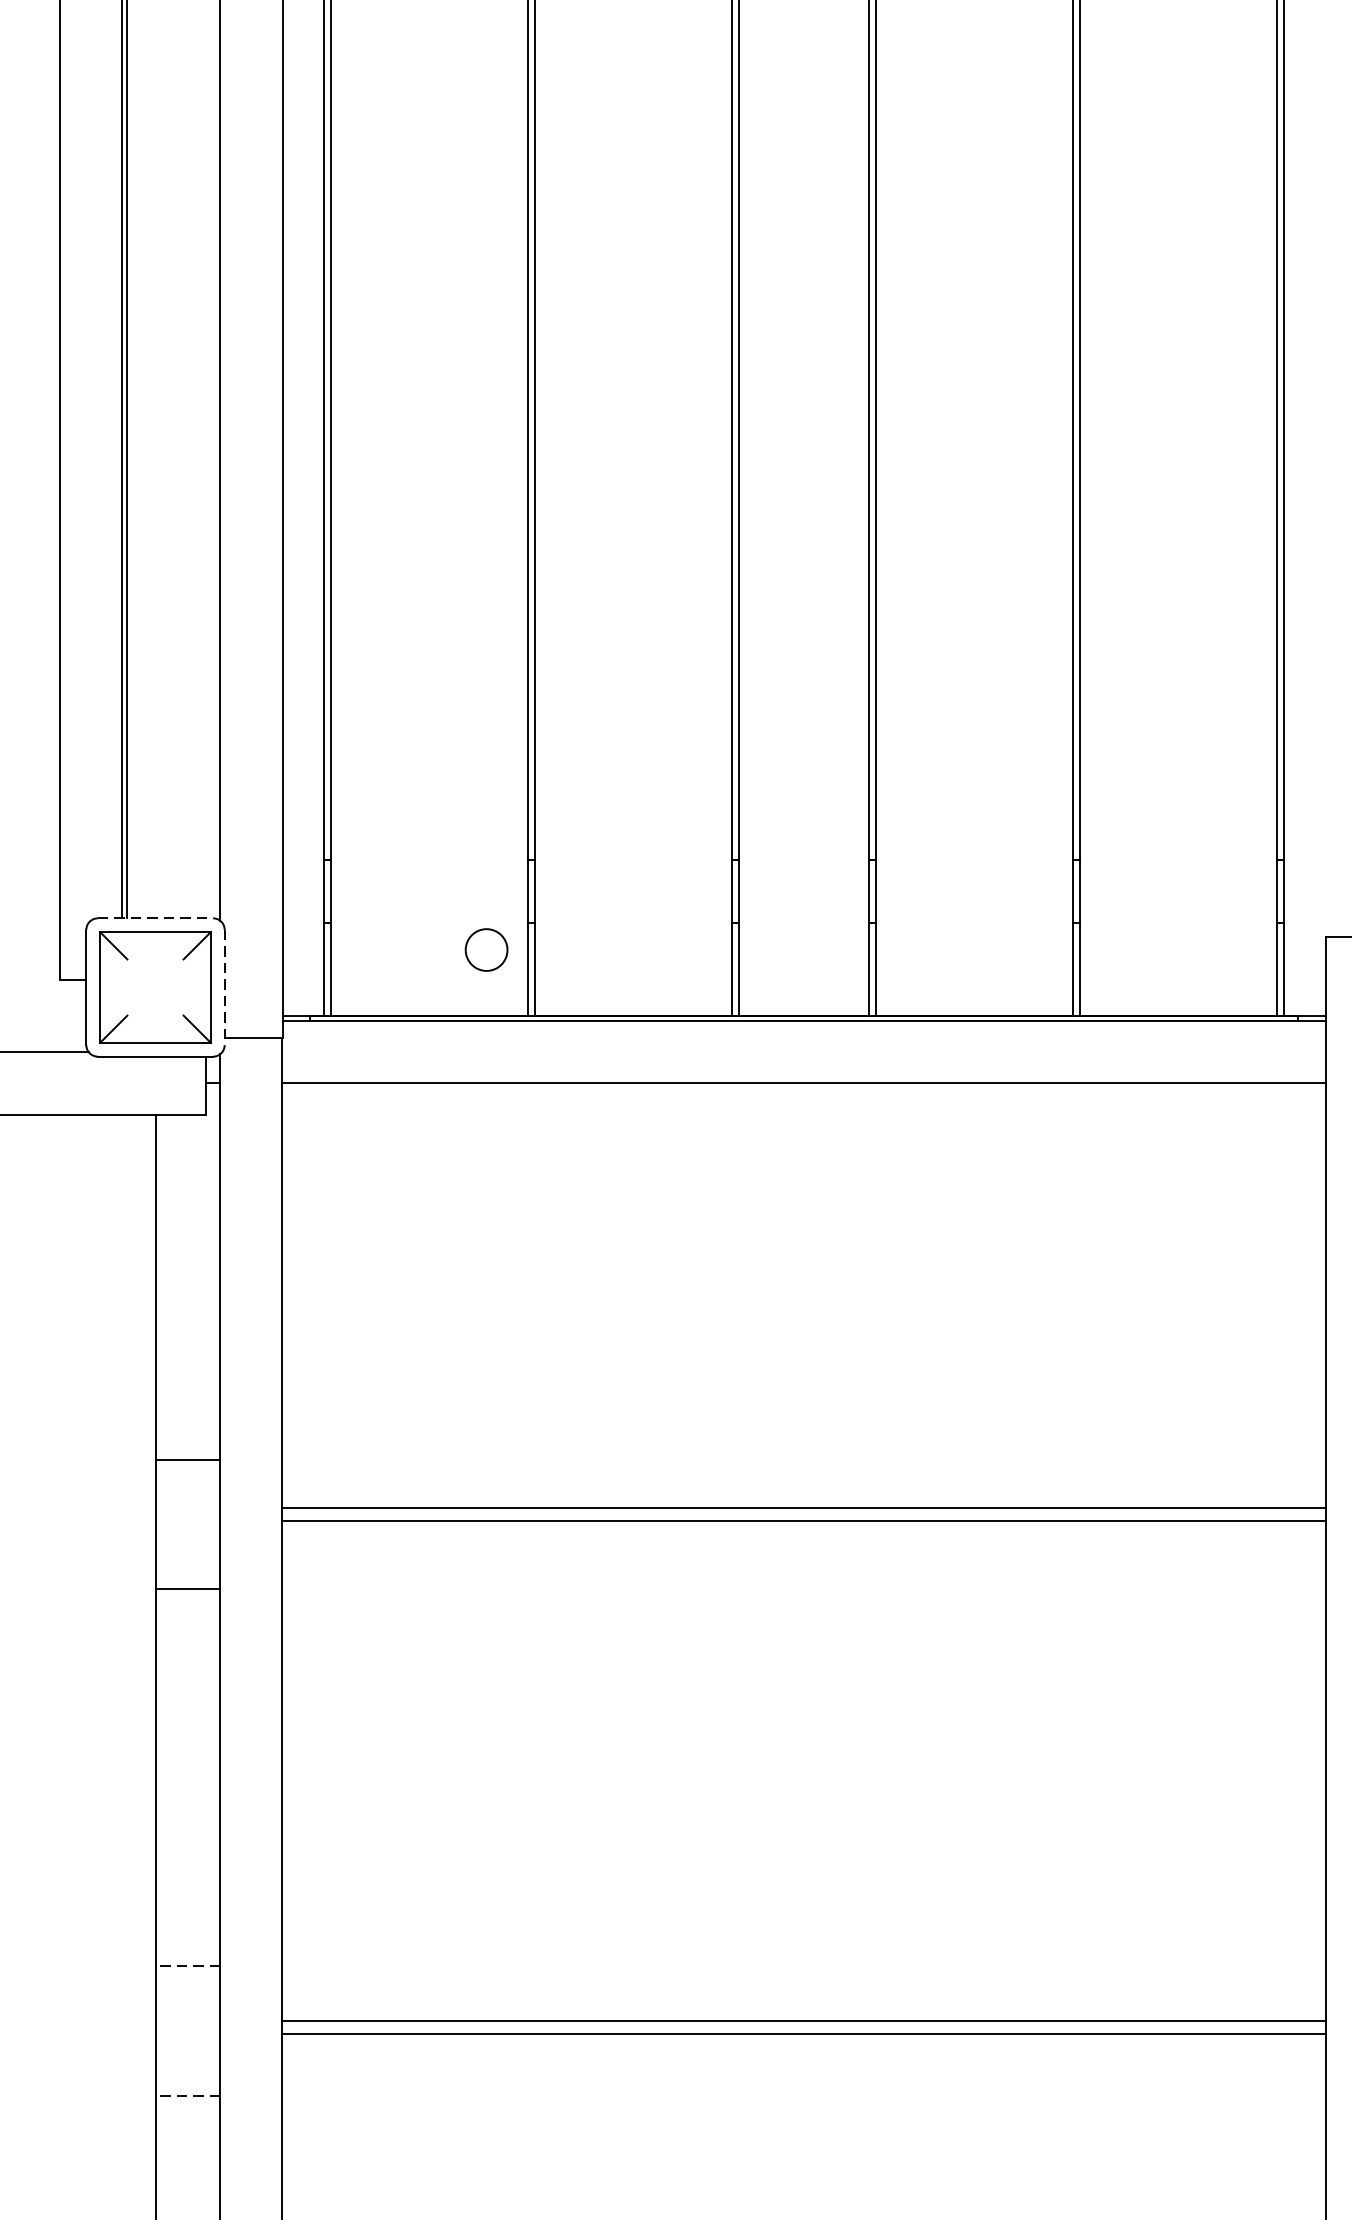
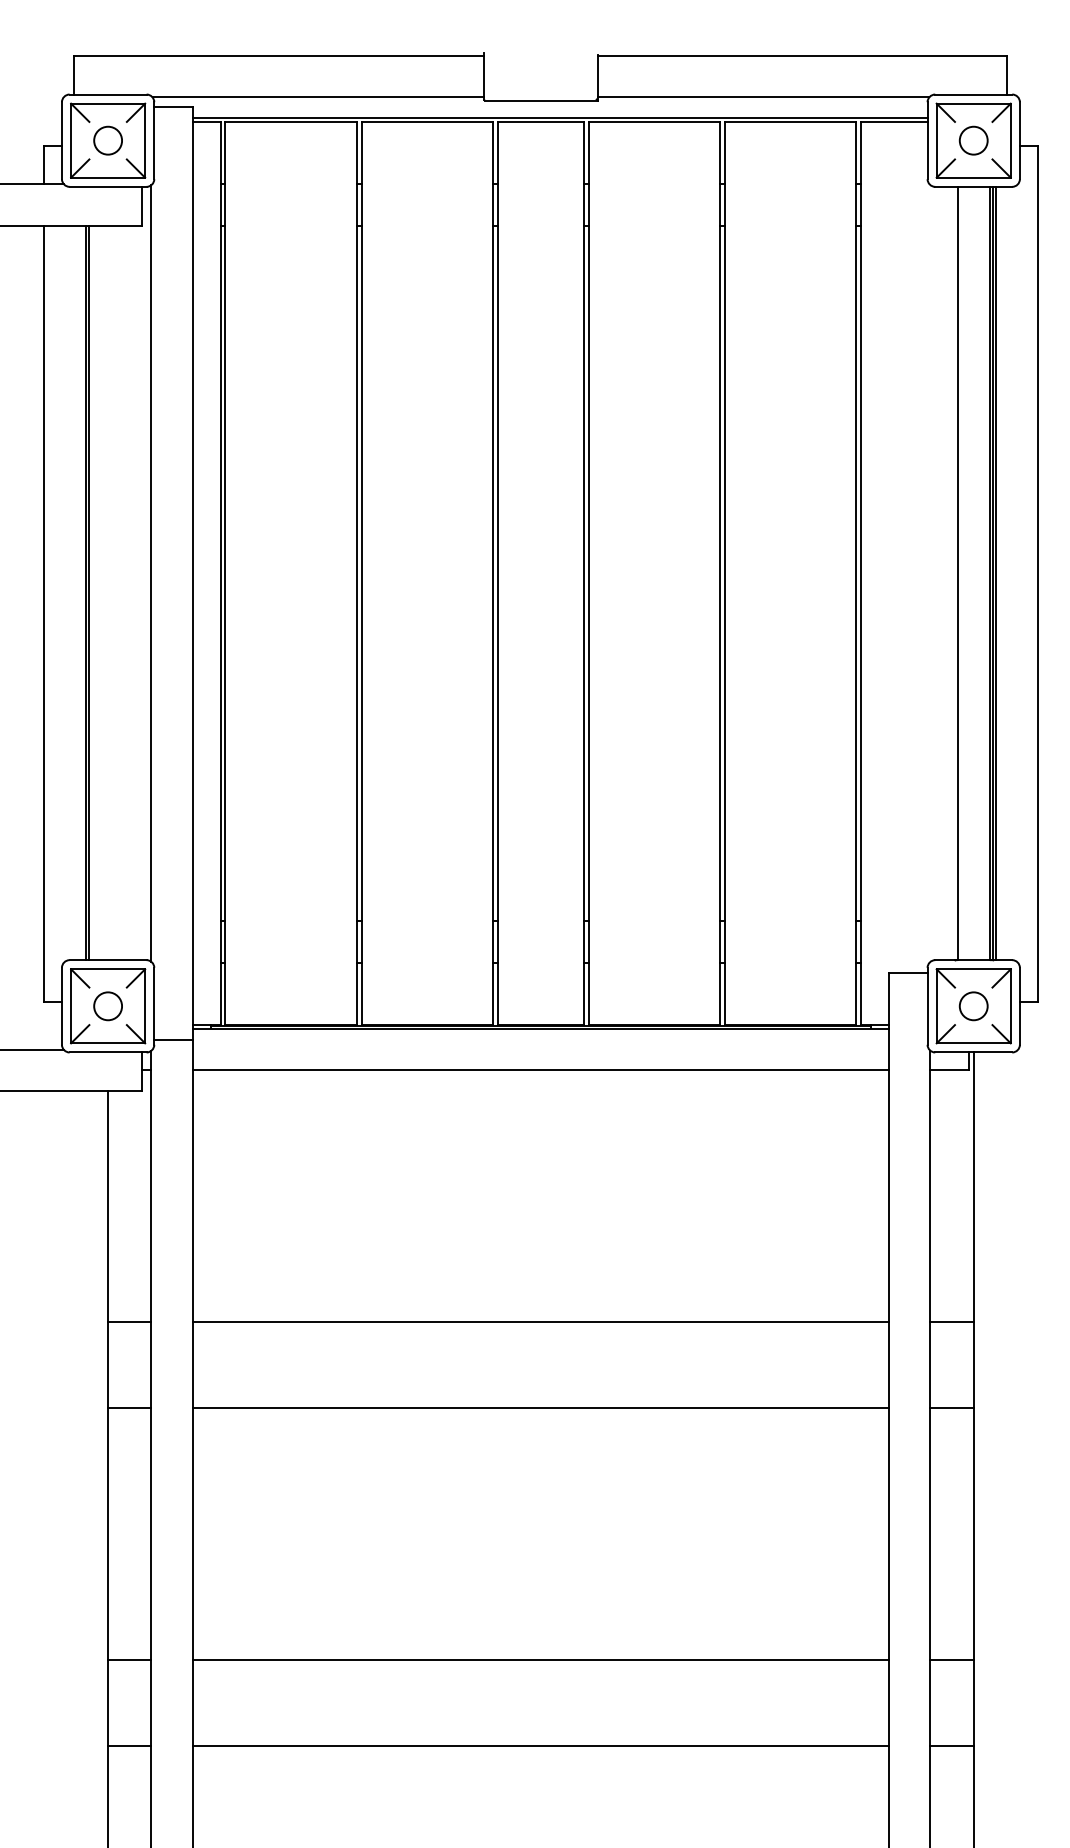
line: (156, 918) -> (108, 960), dashed -> solid
circle: (485, 950) -> (107, 1006), moved
line: (224, 987) -> (154, 1006), dashed -> solid
line: (803, 1509) -> (540, 1408), moved
line: (803, 1521) -> (540, 1321), moved
line: (187, 1966) -> (129, 1659), dashed -> solid
line: (803, 2021) -> (540, 1746), moved
line: (803, 2033) -> (540, 1659), moved
line: (187, 2096) -> (129, 1746), dashed -> solid

